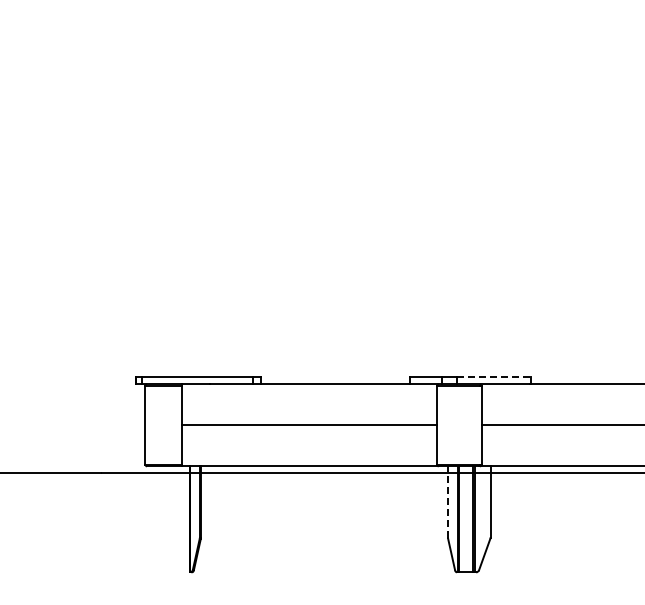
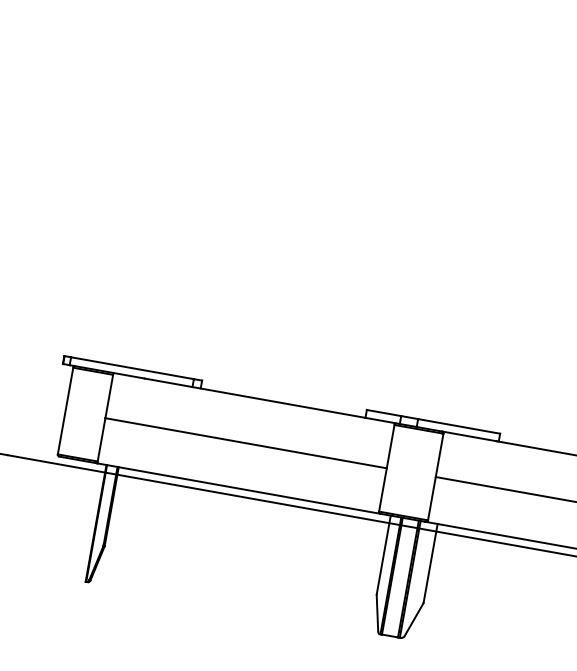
line: (494, 377) -> (459, 426), dashed -> solid
line: (447, 501) -> (383, 554), dashed -> solid

